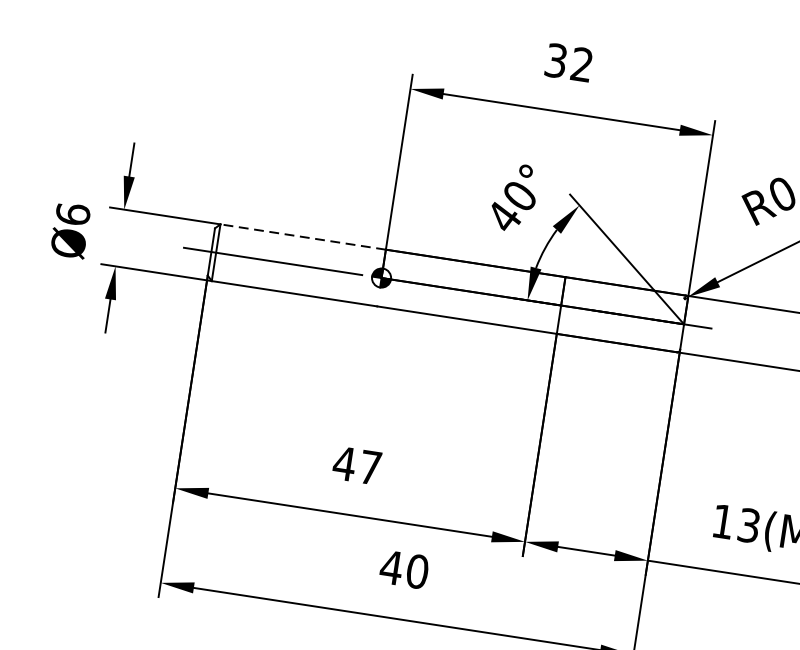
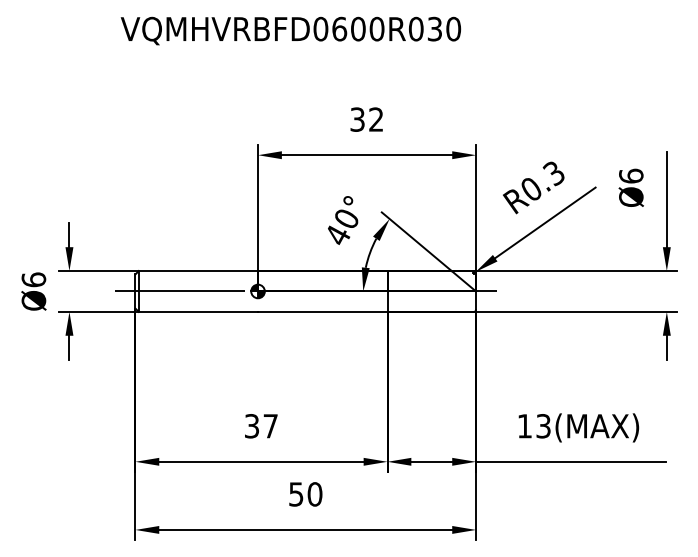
line: (303, 237) -> (198, 271), dashed -> solid
text: (343, 463) -> (251, 426), 47 -> 37
text: (391, 567) -> (296, 494), 40 -> 50

